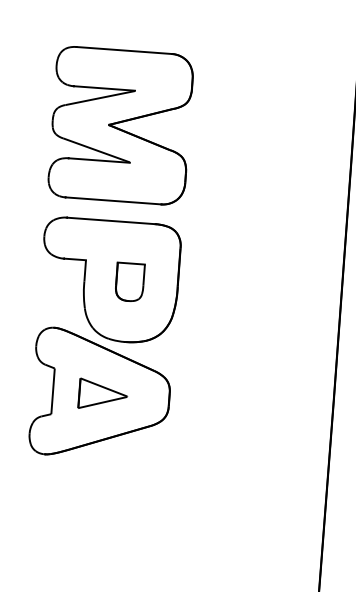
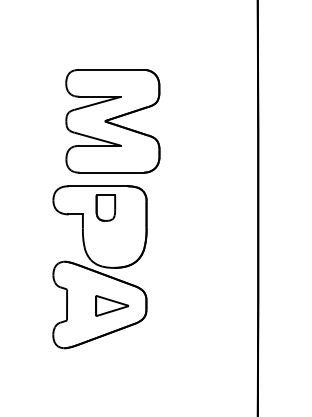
part: (120, 126) -> (112, 121), moved
part: (129, 281) -> (105, 207), moved
part: (103, 394) -> (112, 305), moved

